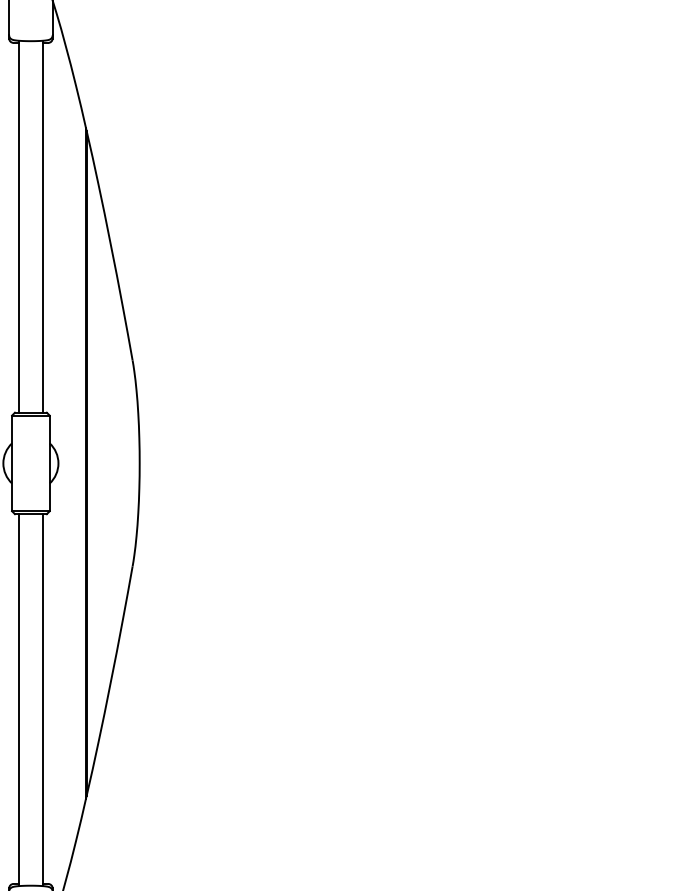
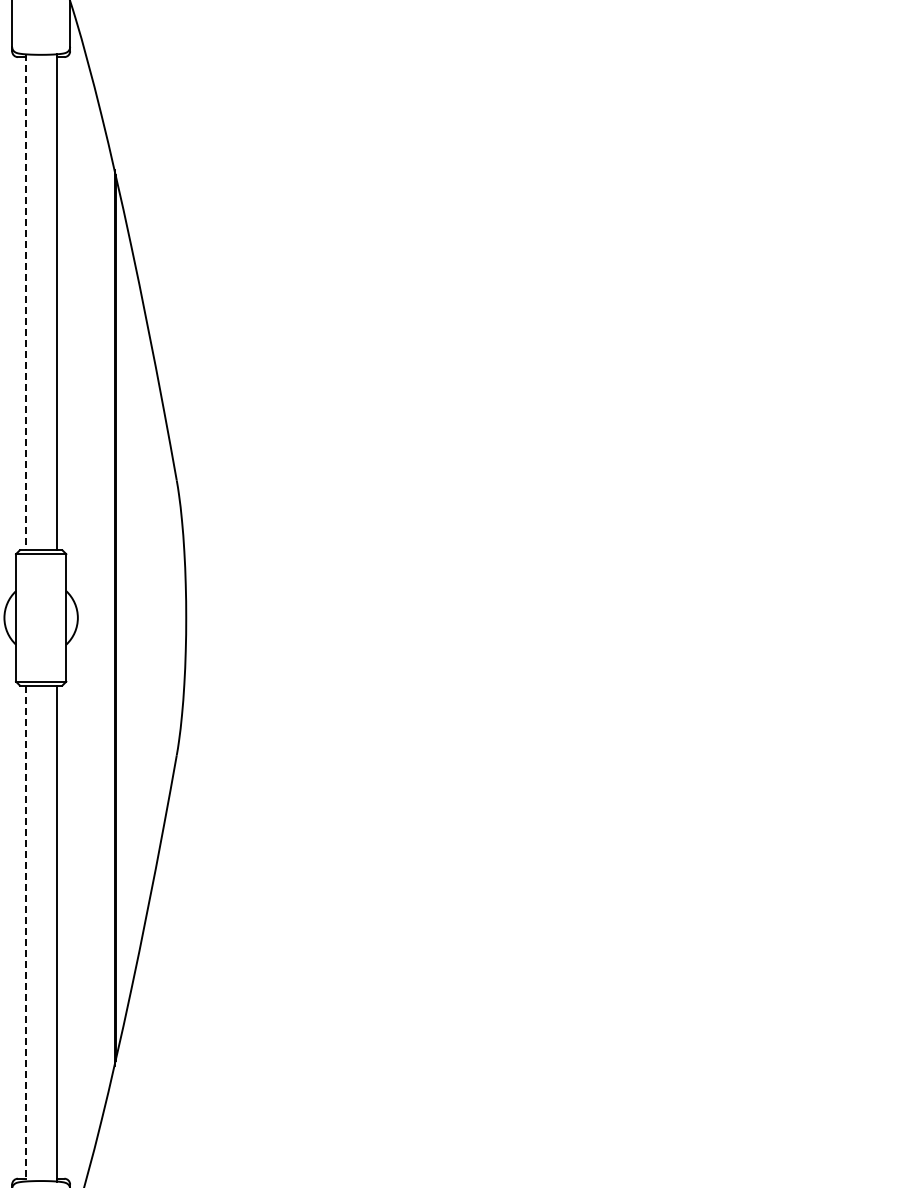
line: (19, 226) -> (25, 302), solid -> dashed
line: (19, 700) -> (25, 933), solid -> dashed

